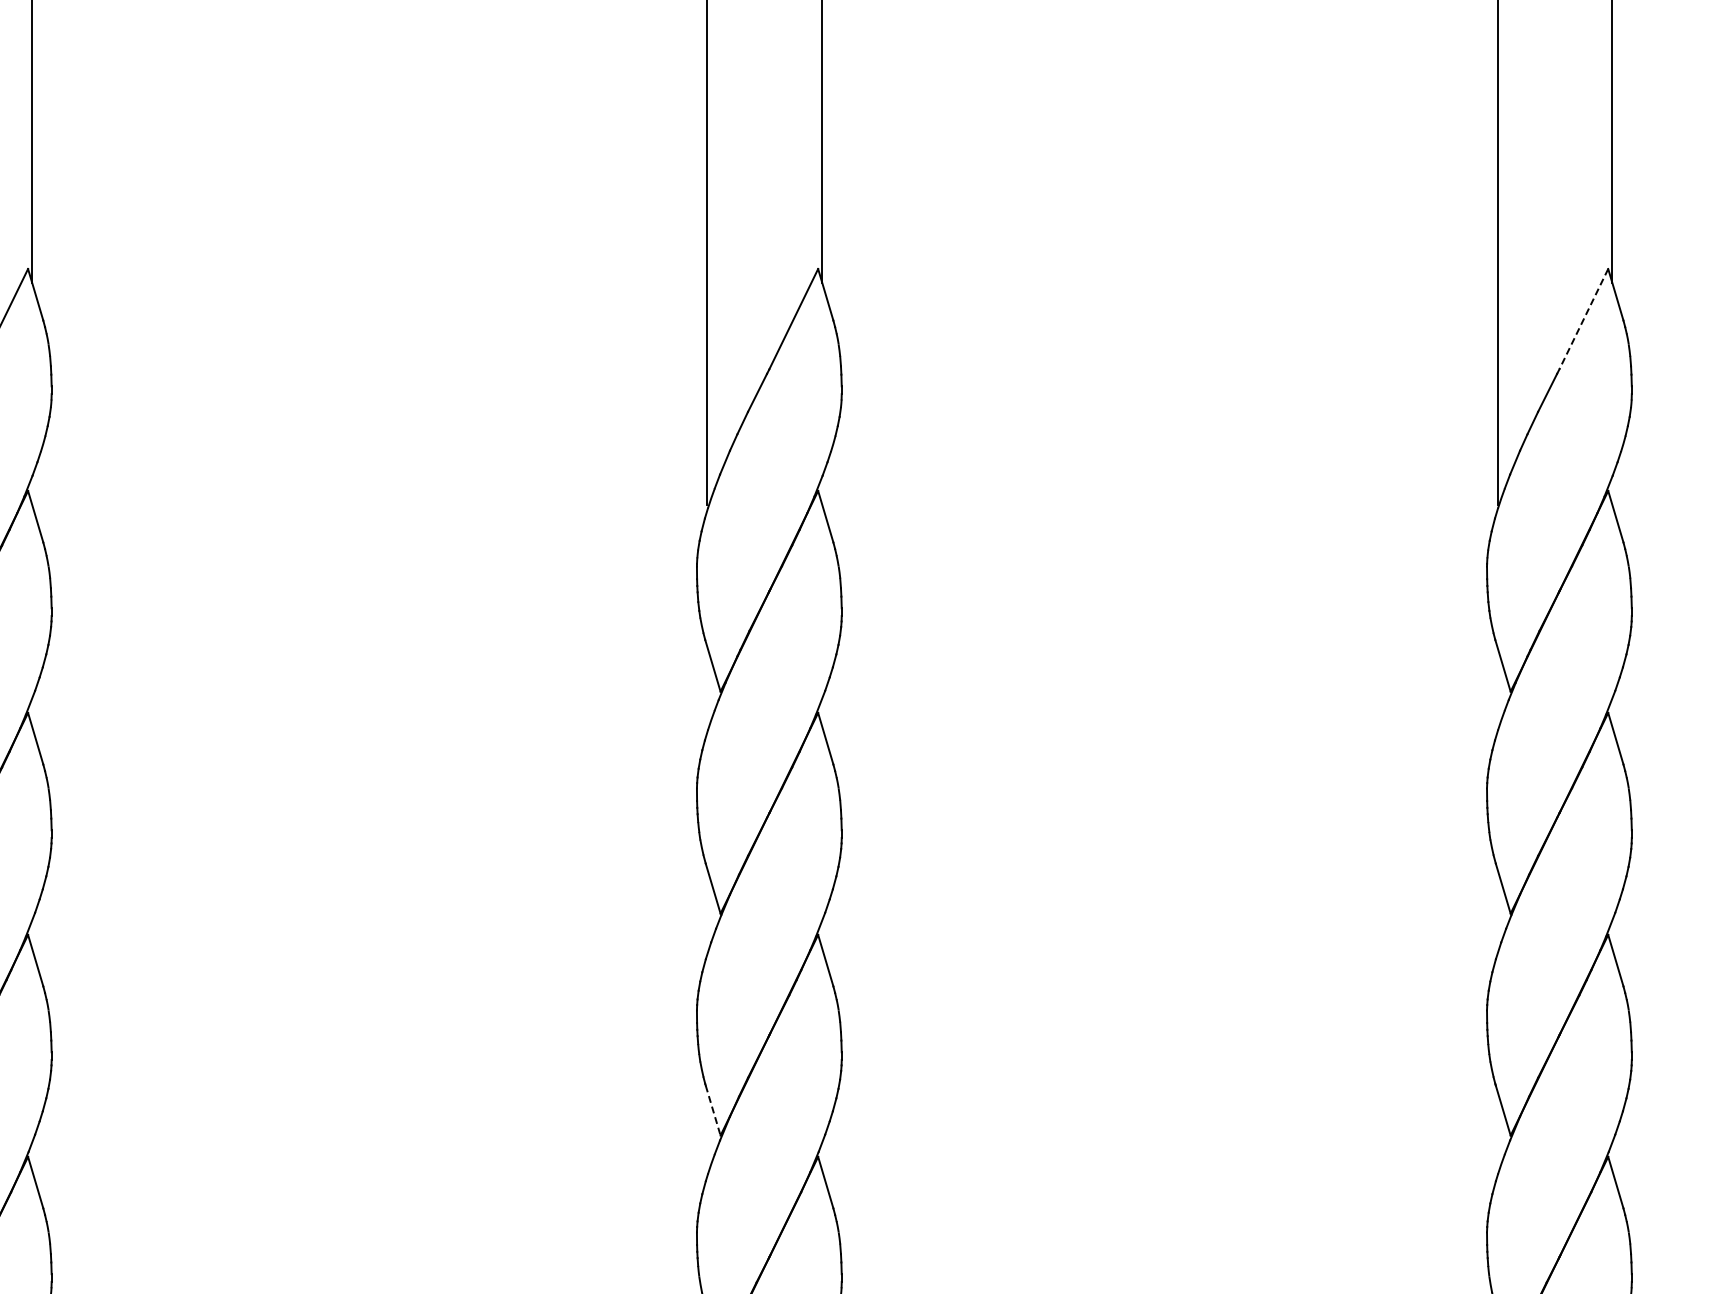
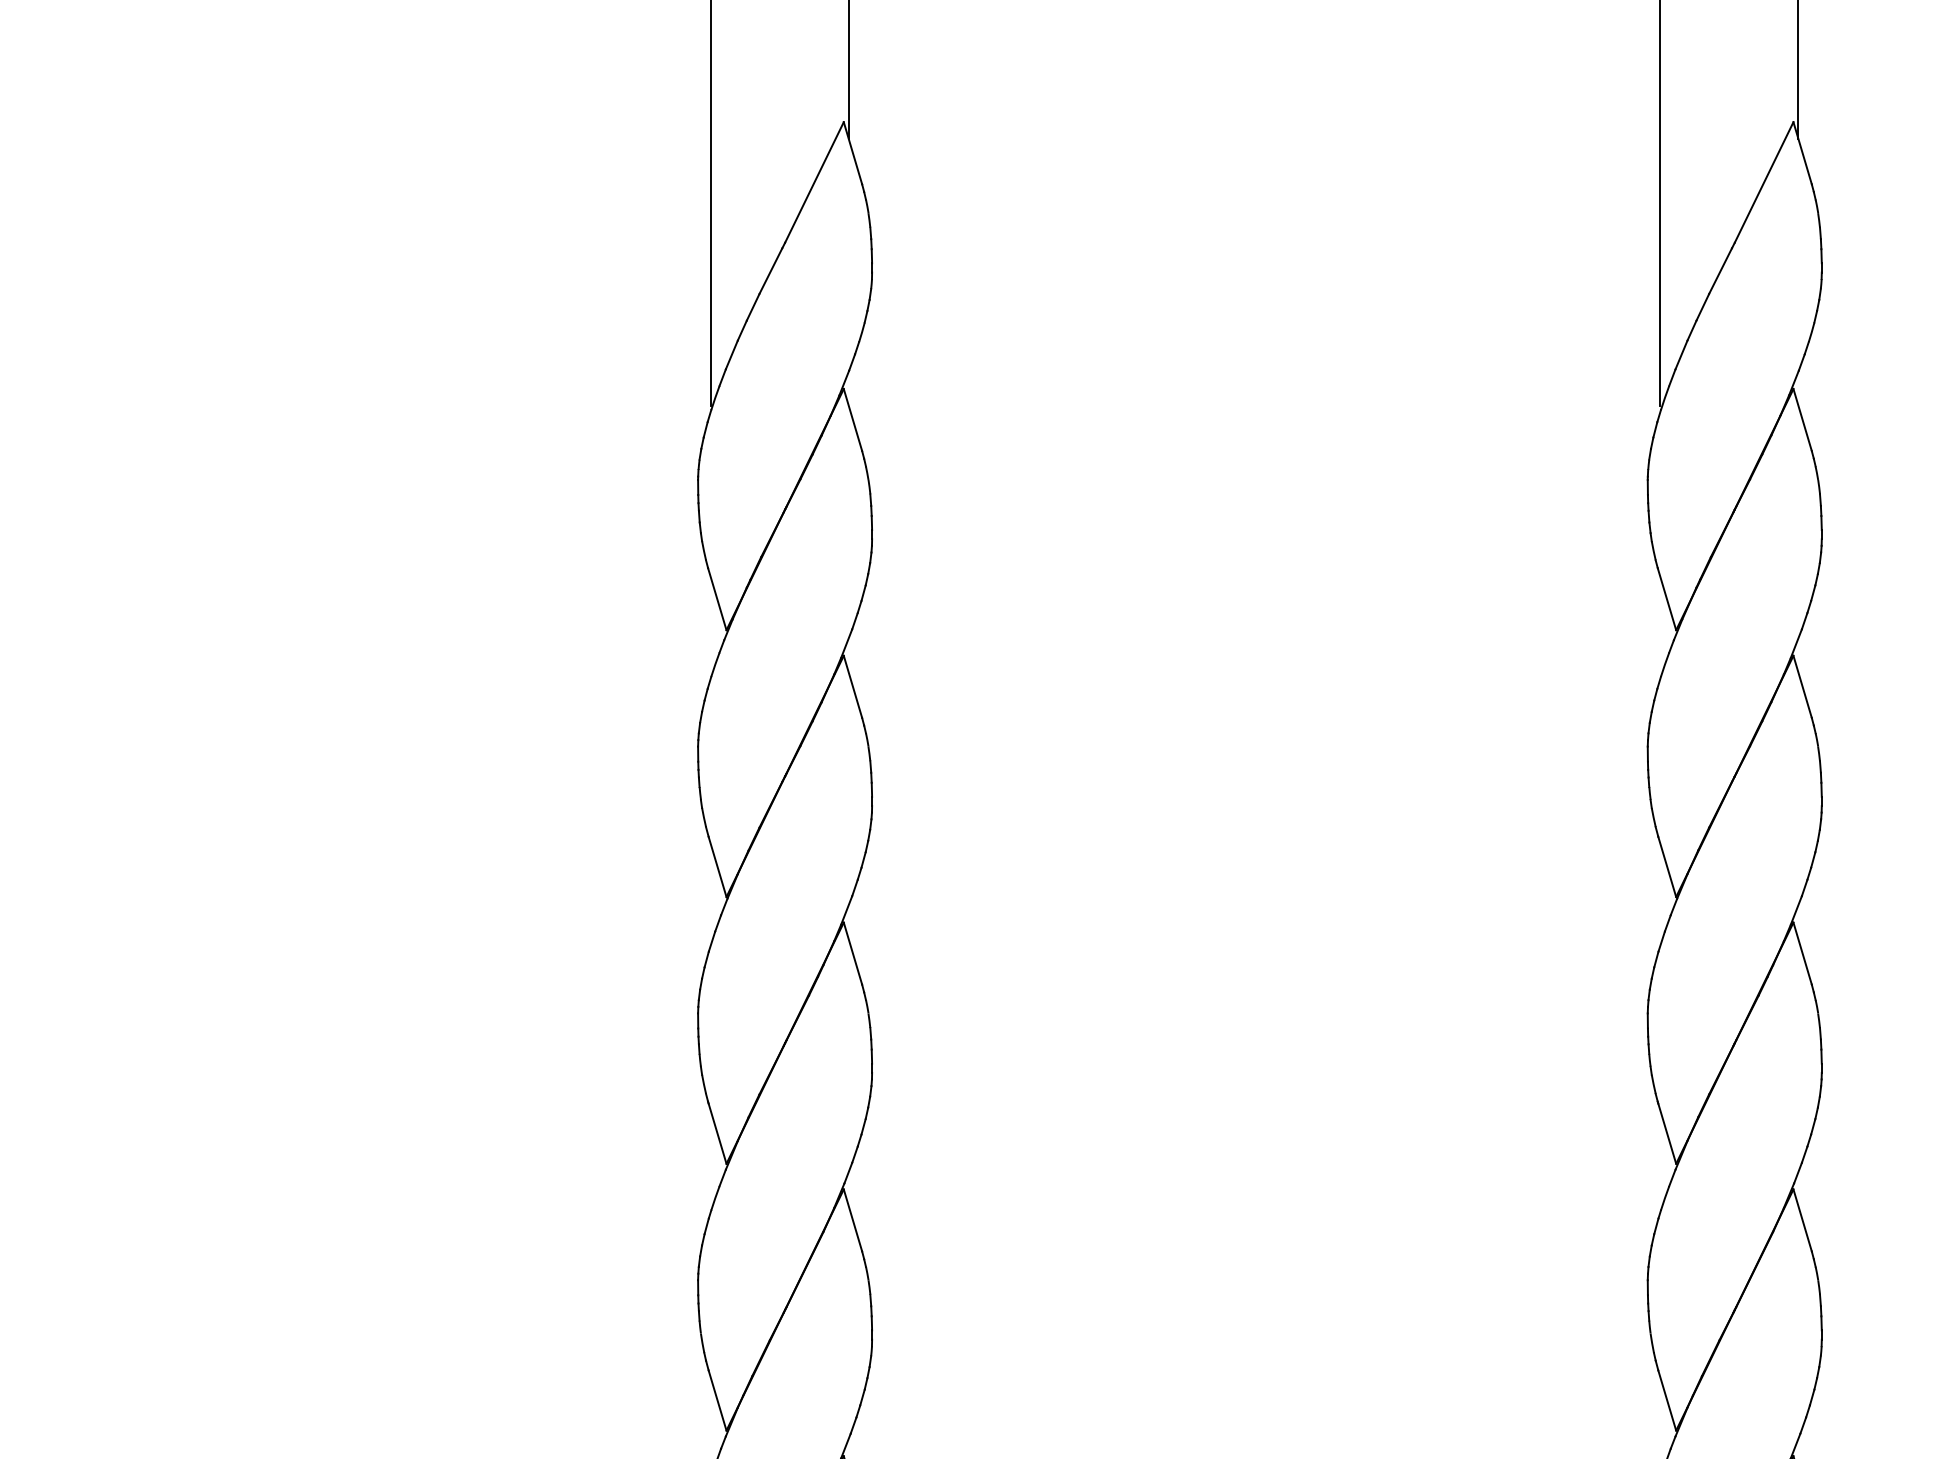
line: (1583, 319) -> (1763, 182), dashed -> solid
line: (713, 1111) -> (717, 1134), dashed -> solid

